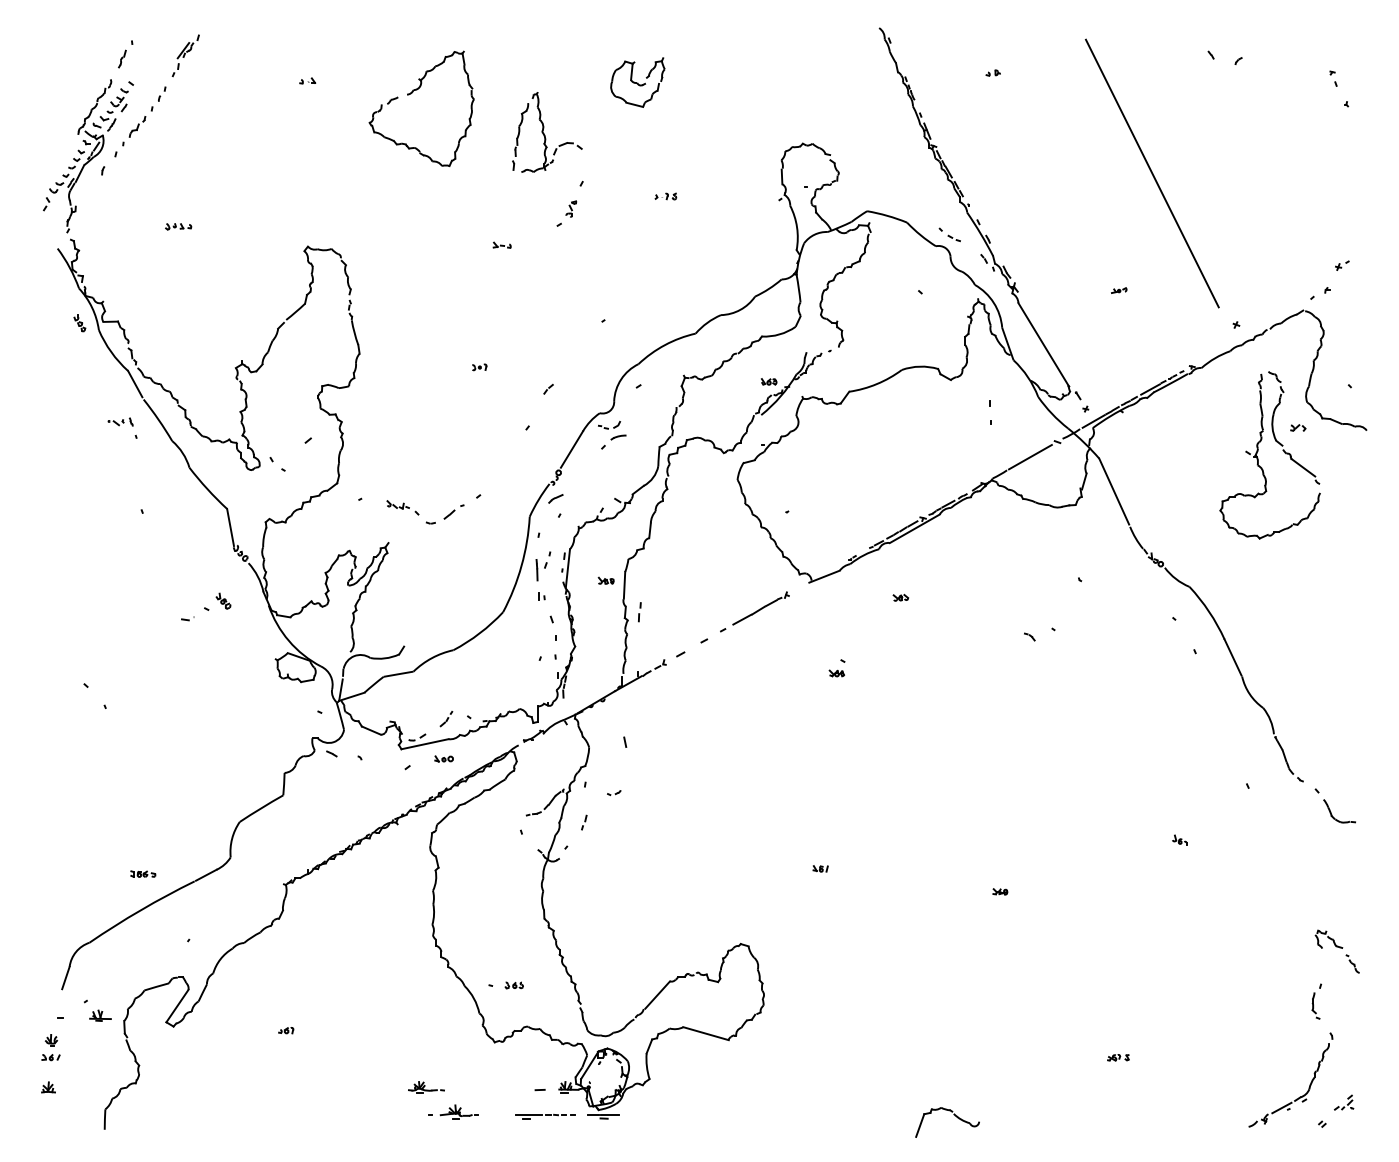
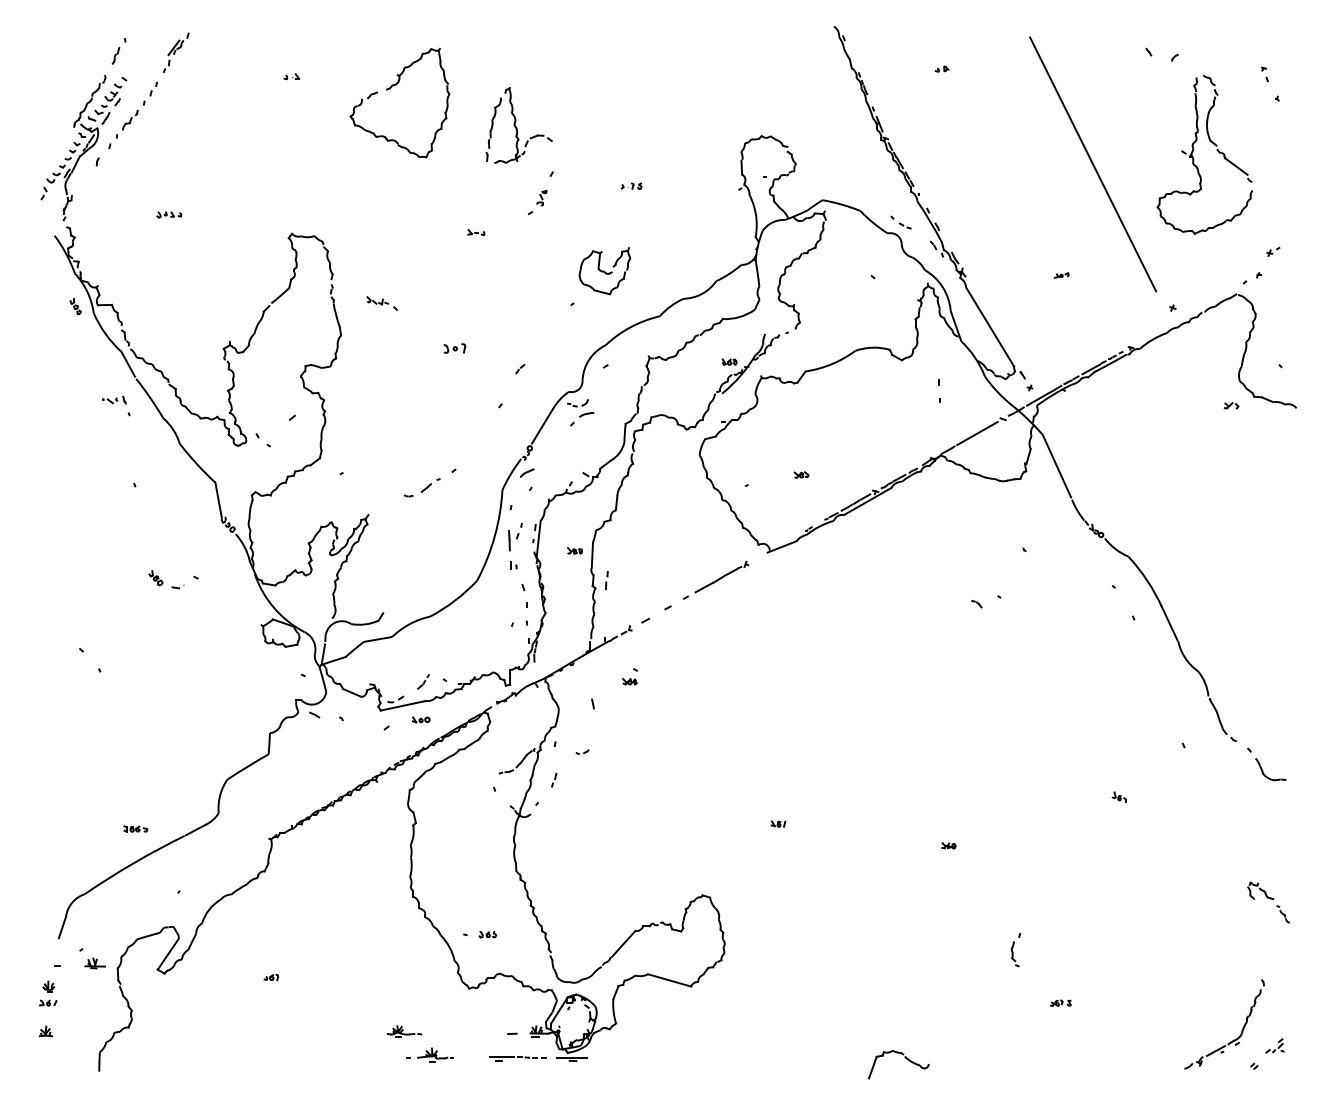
part: (637, 82) -> (604, 271), moved
part: (479, 366) -> (454, 347), size x1.6
part: (1259, 449) -> (1194, 149), moved
part: (402, 507) -> (381, 303), moved
part: (900, 597) -> (801, 474), moved
part: (223, 601) -> (155, 578), moved
part: (836, 667) -> (629, 676), moved
part: (1317, 1002) -> (1016, 950), moved

